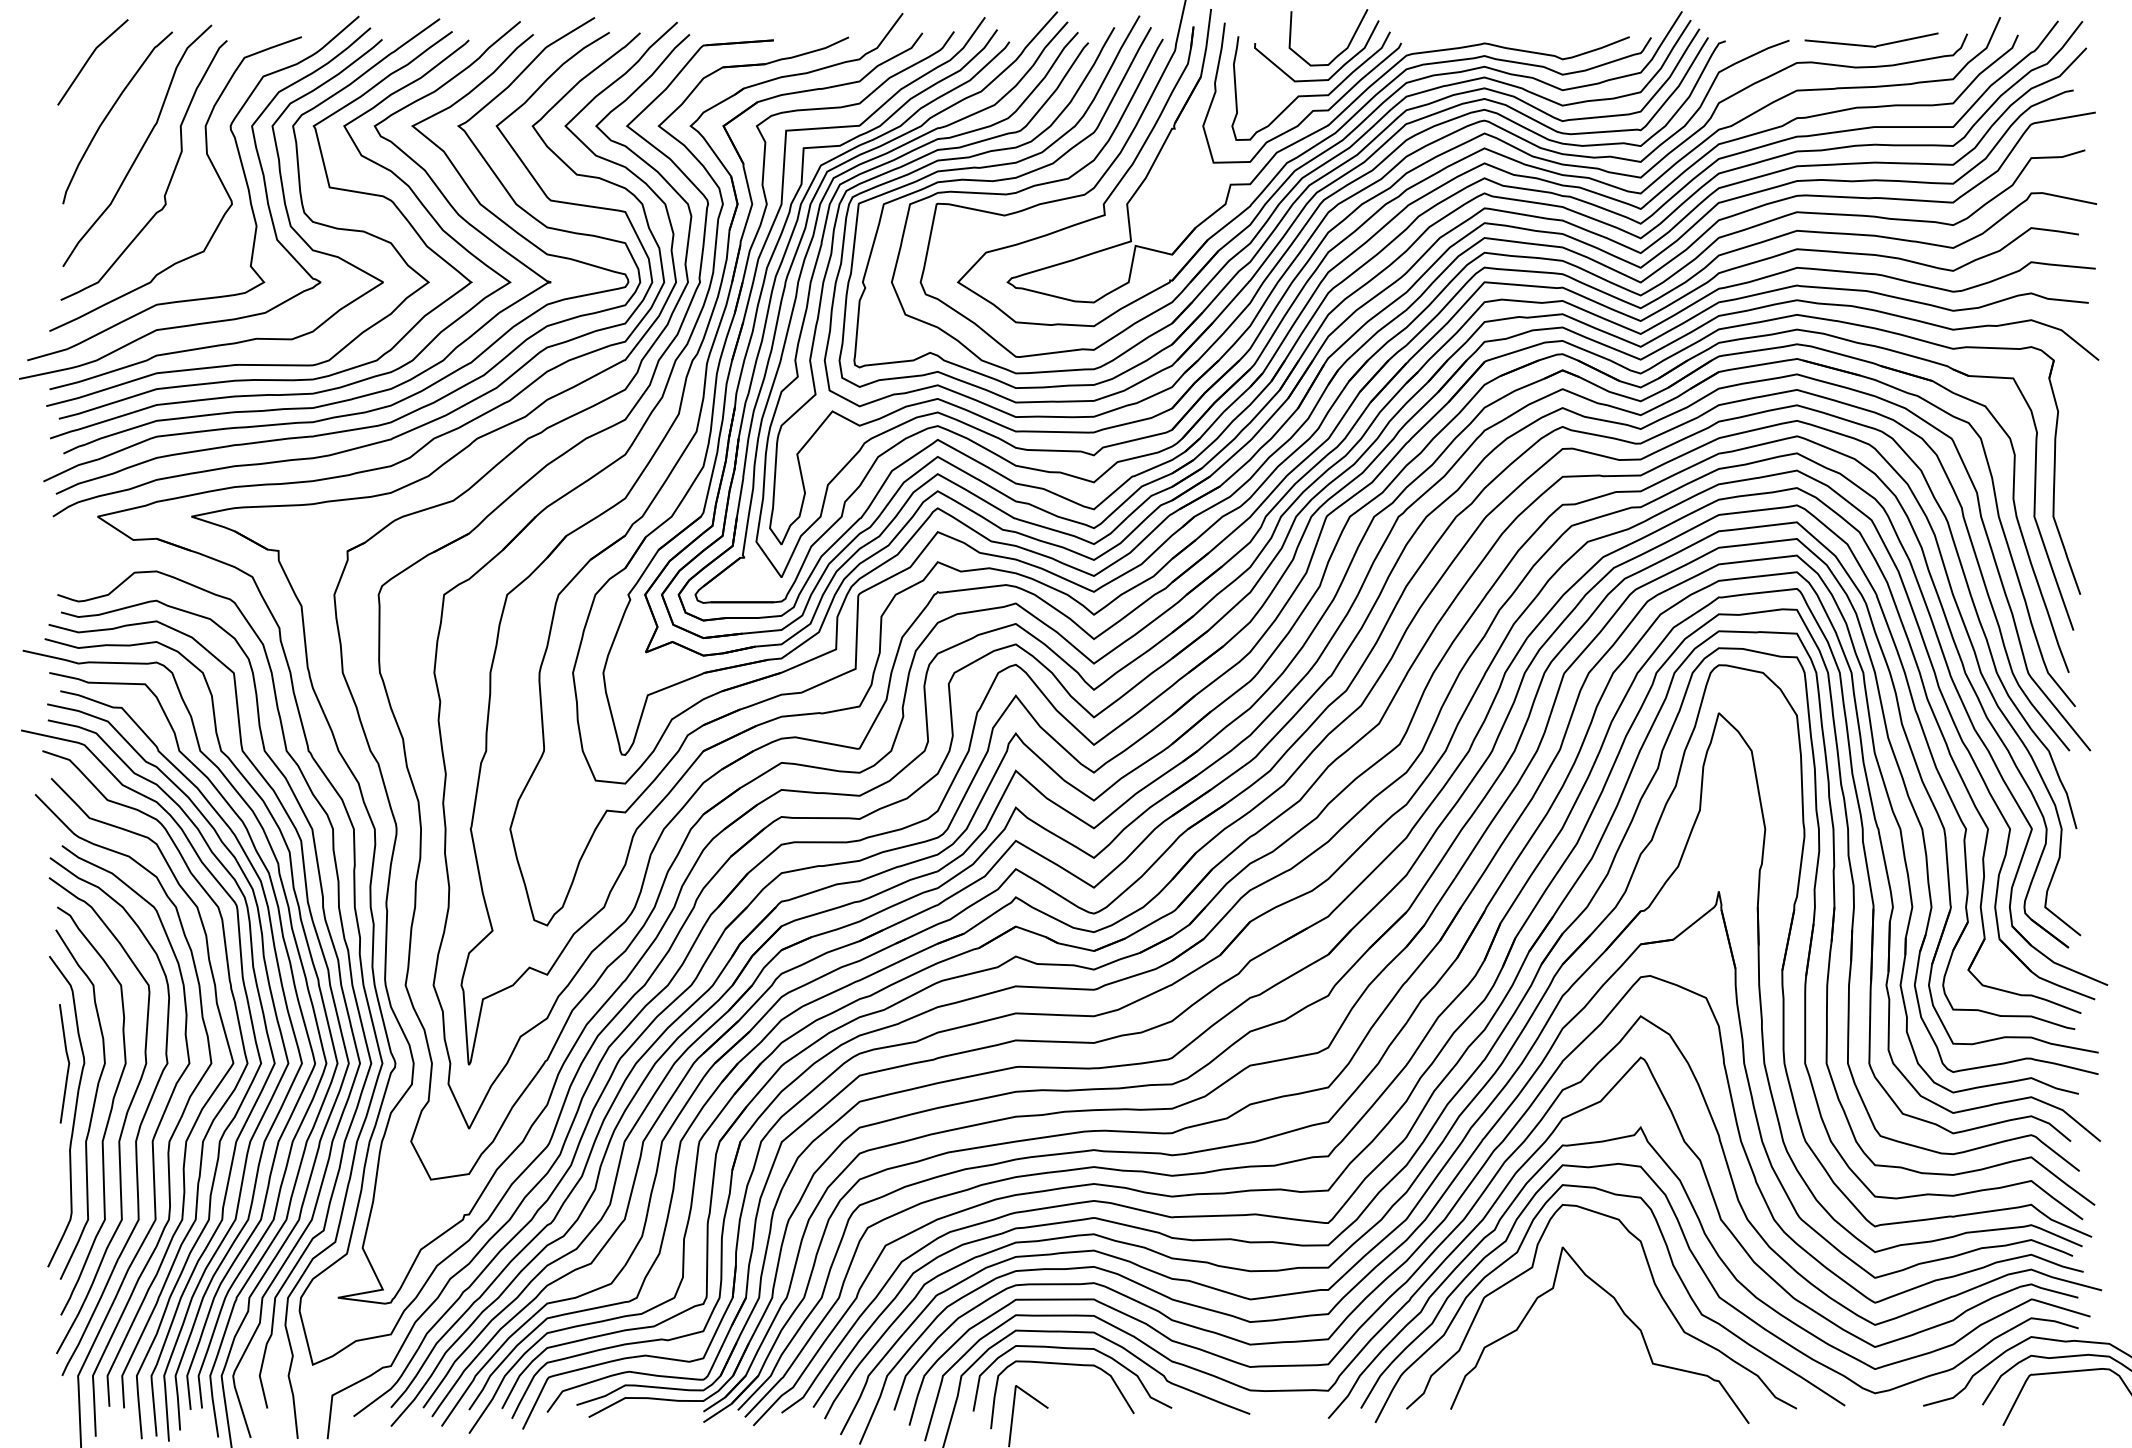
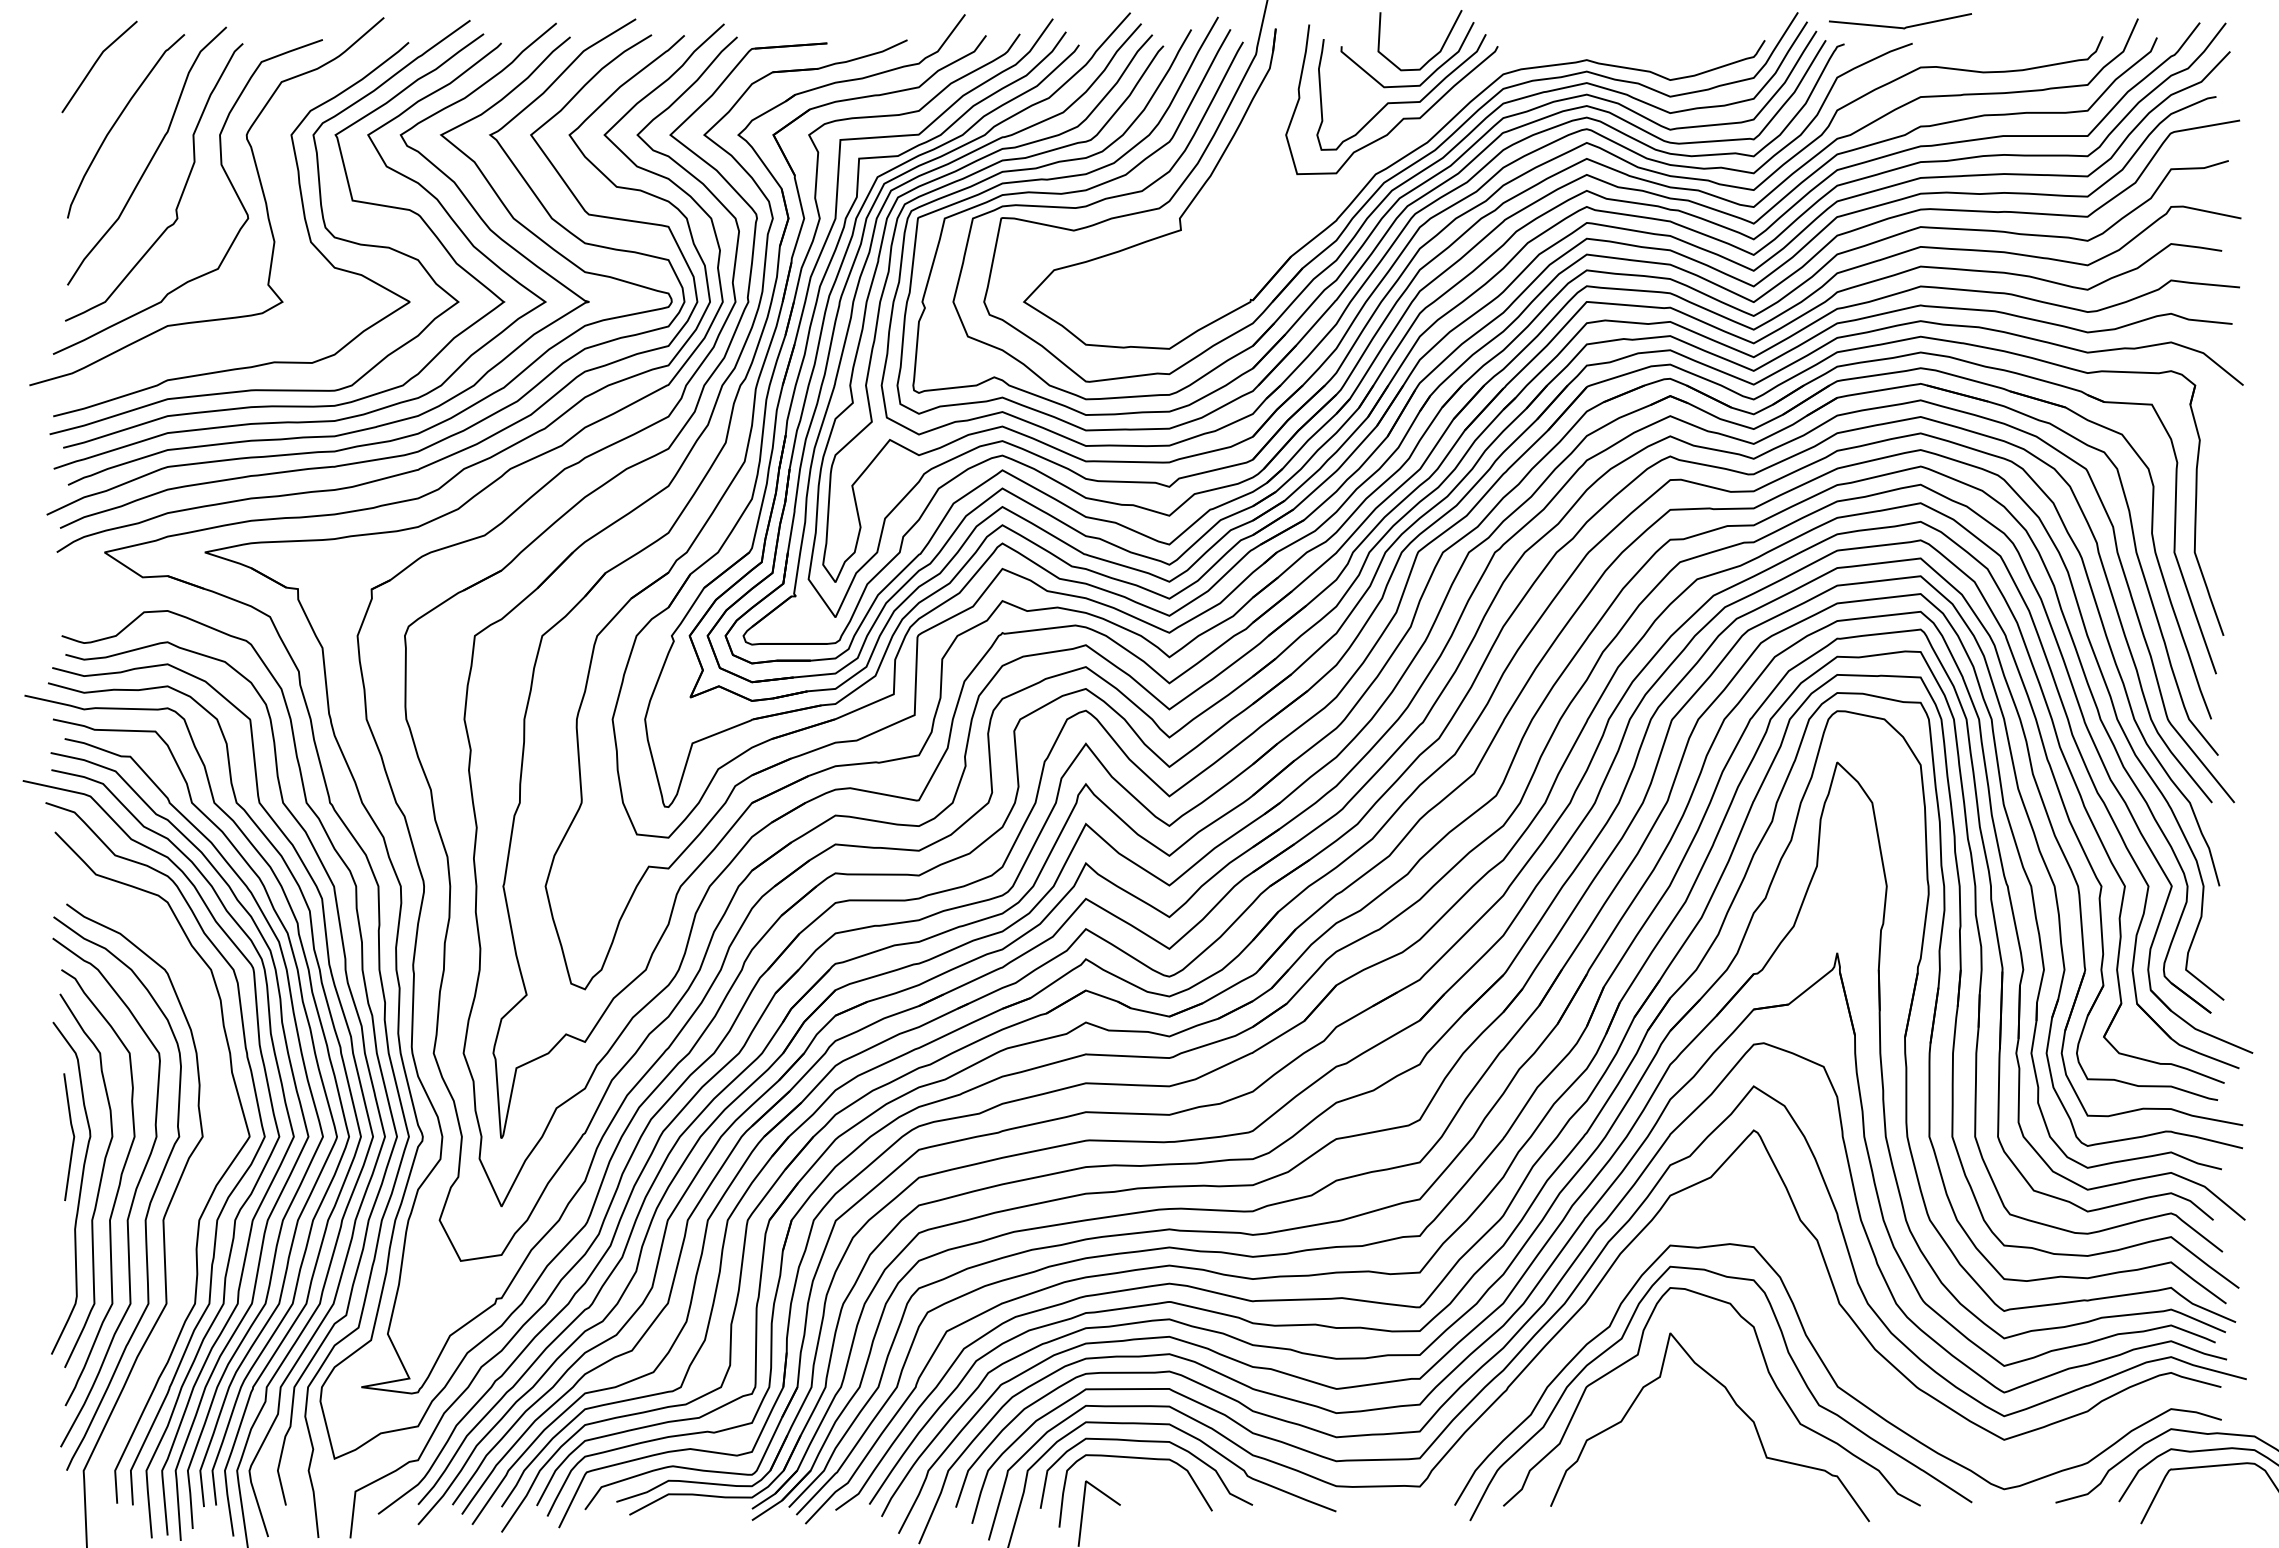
line: (1869, 45) -> (1898, 26), moved
part: (1309, 136) -> (1399, 146), removed
curve: (265, 192) -> (283, 205), removed
curve: (170, 1137) -> (182, 1215), removed
curve: (1722, 1263) -> (1841, 1350), removed

